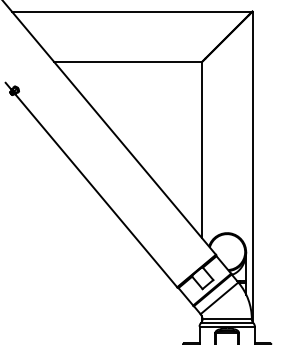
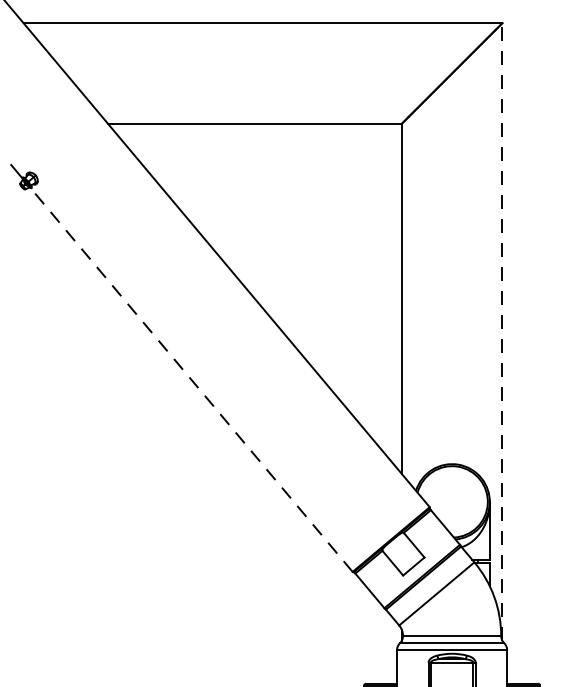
line: (252, 166) -> (502, 331), solid -> dashed
line: (95, 190) -> (190, 379), solid -> dashed

